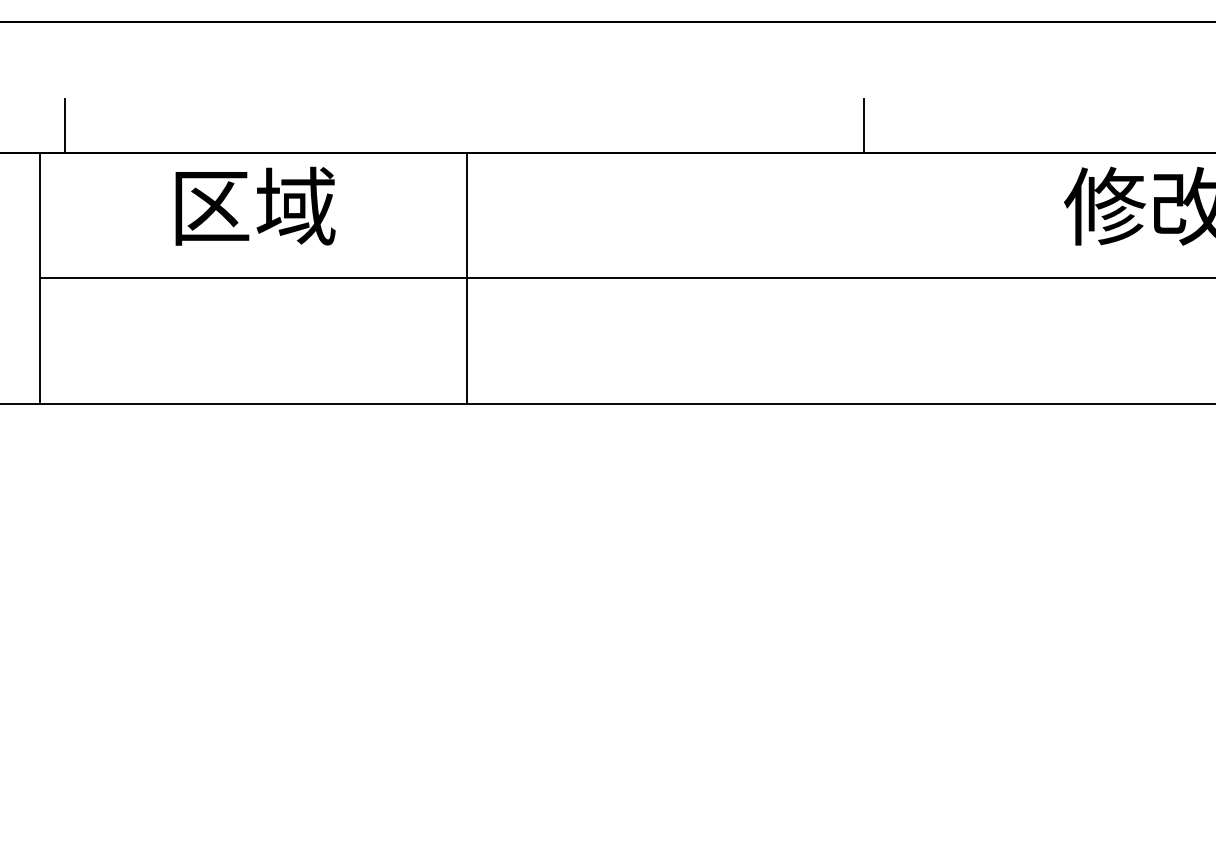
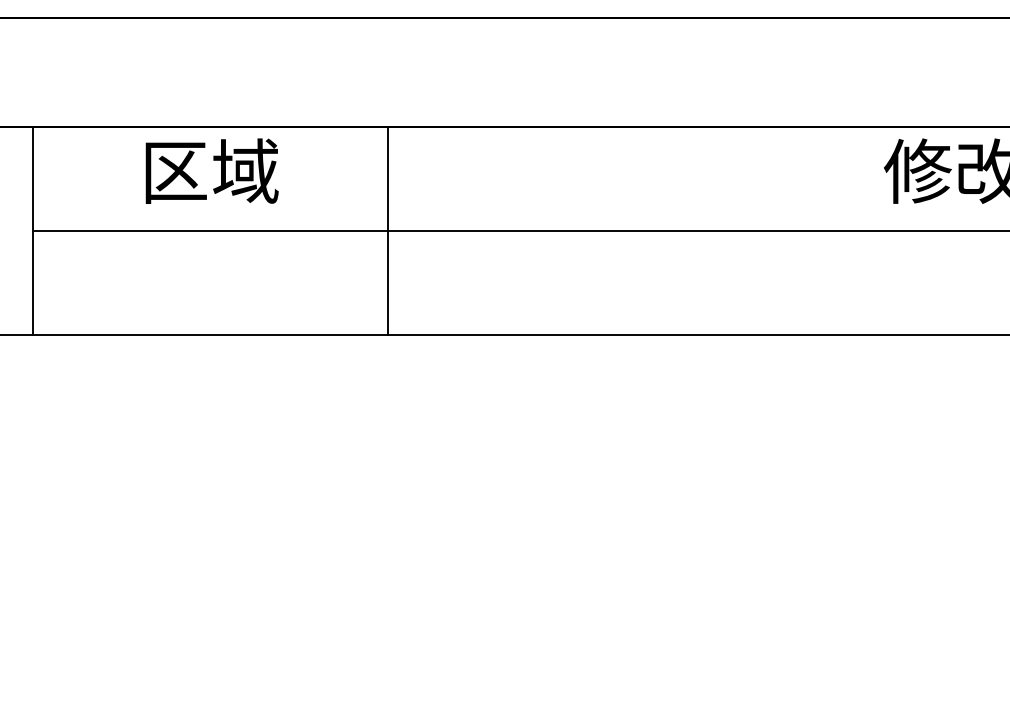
line: (64, 125) -> (53, 104), removed
line: (864, 125) -> (718, 104), removed

